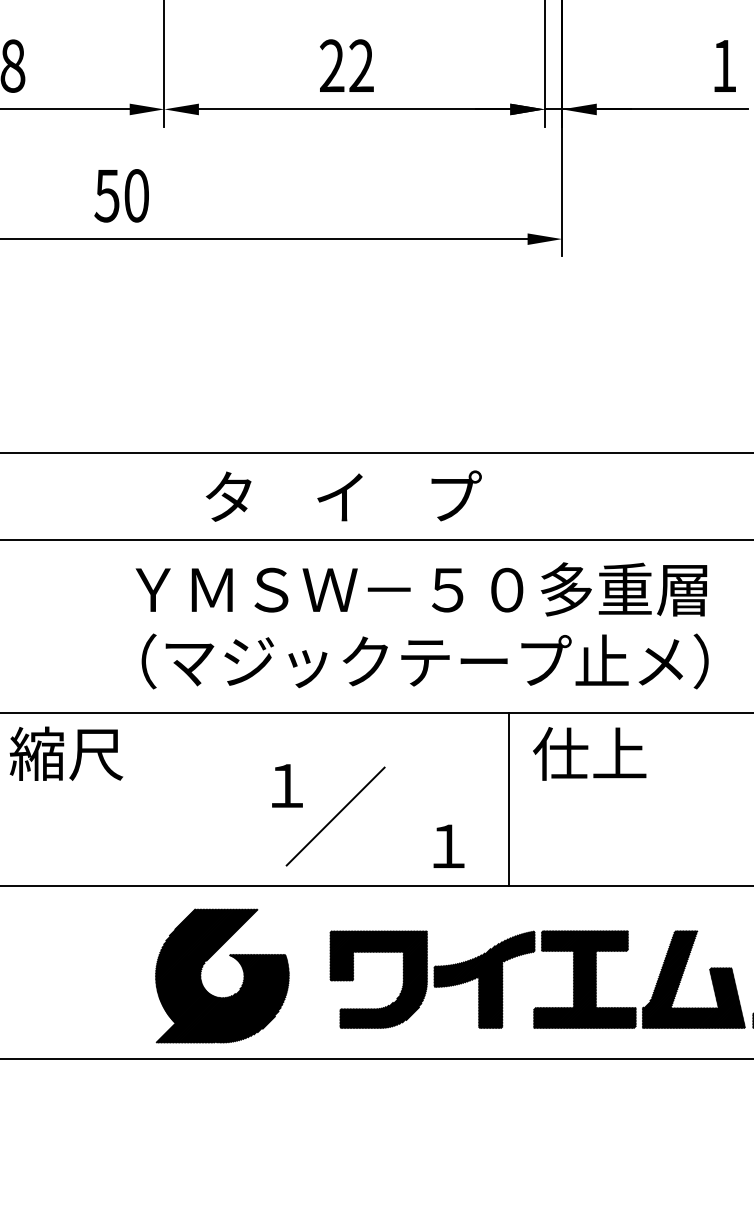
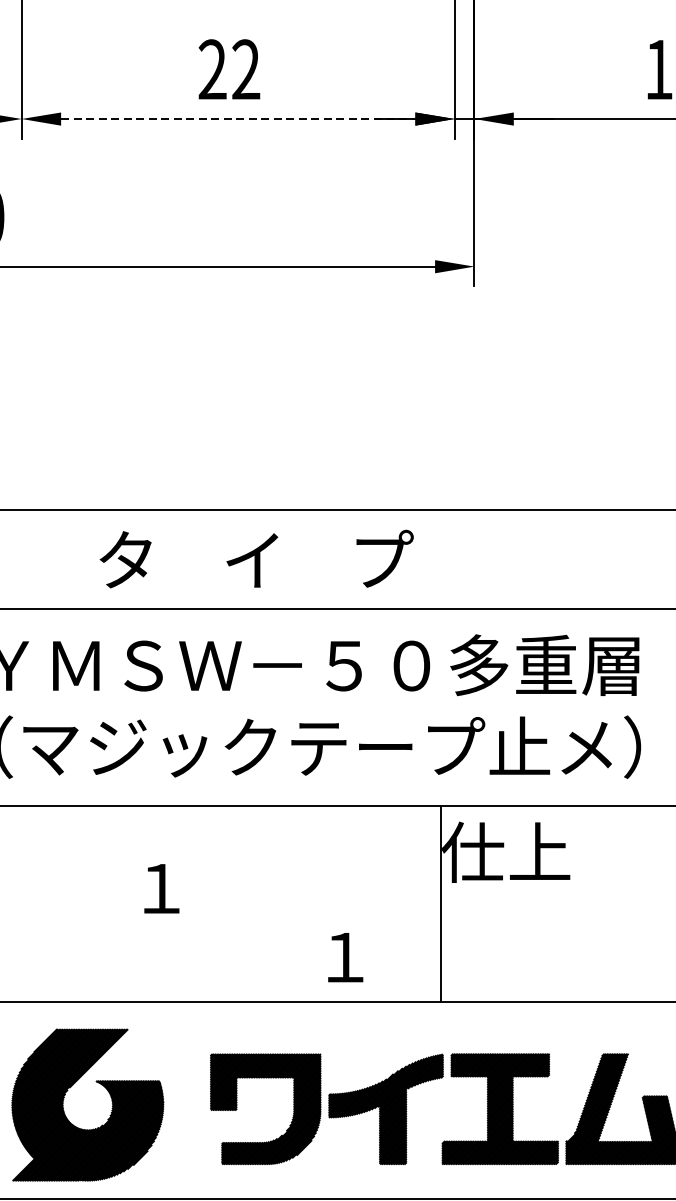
line: (354, 109) -> (238, 119), solid -> dashed
text: (343, 495) -> (256, 558), moved
line: (508, 798) -> (440, 903), moved
line: (335, 816) -> (216, 923), removed

